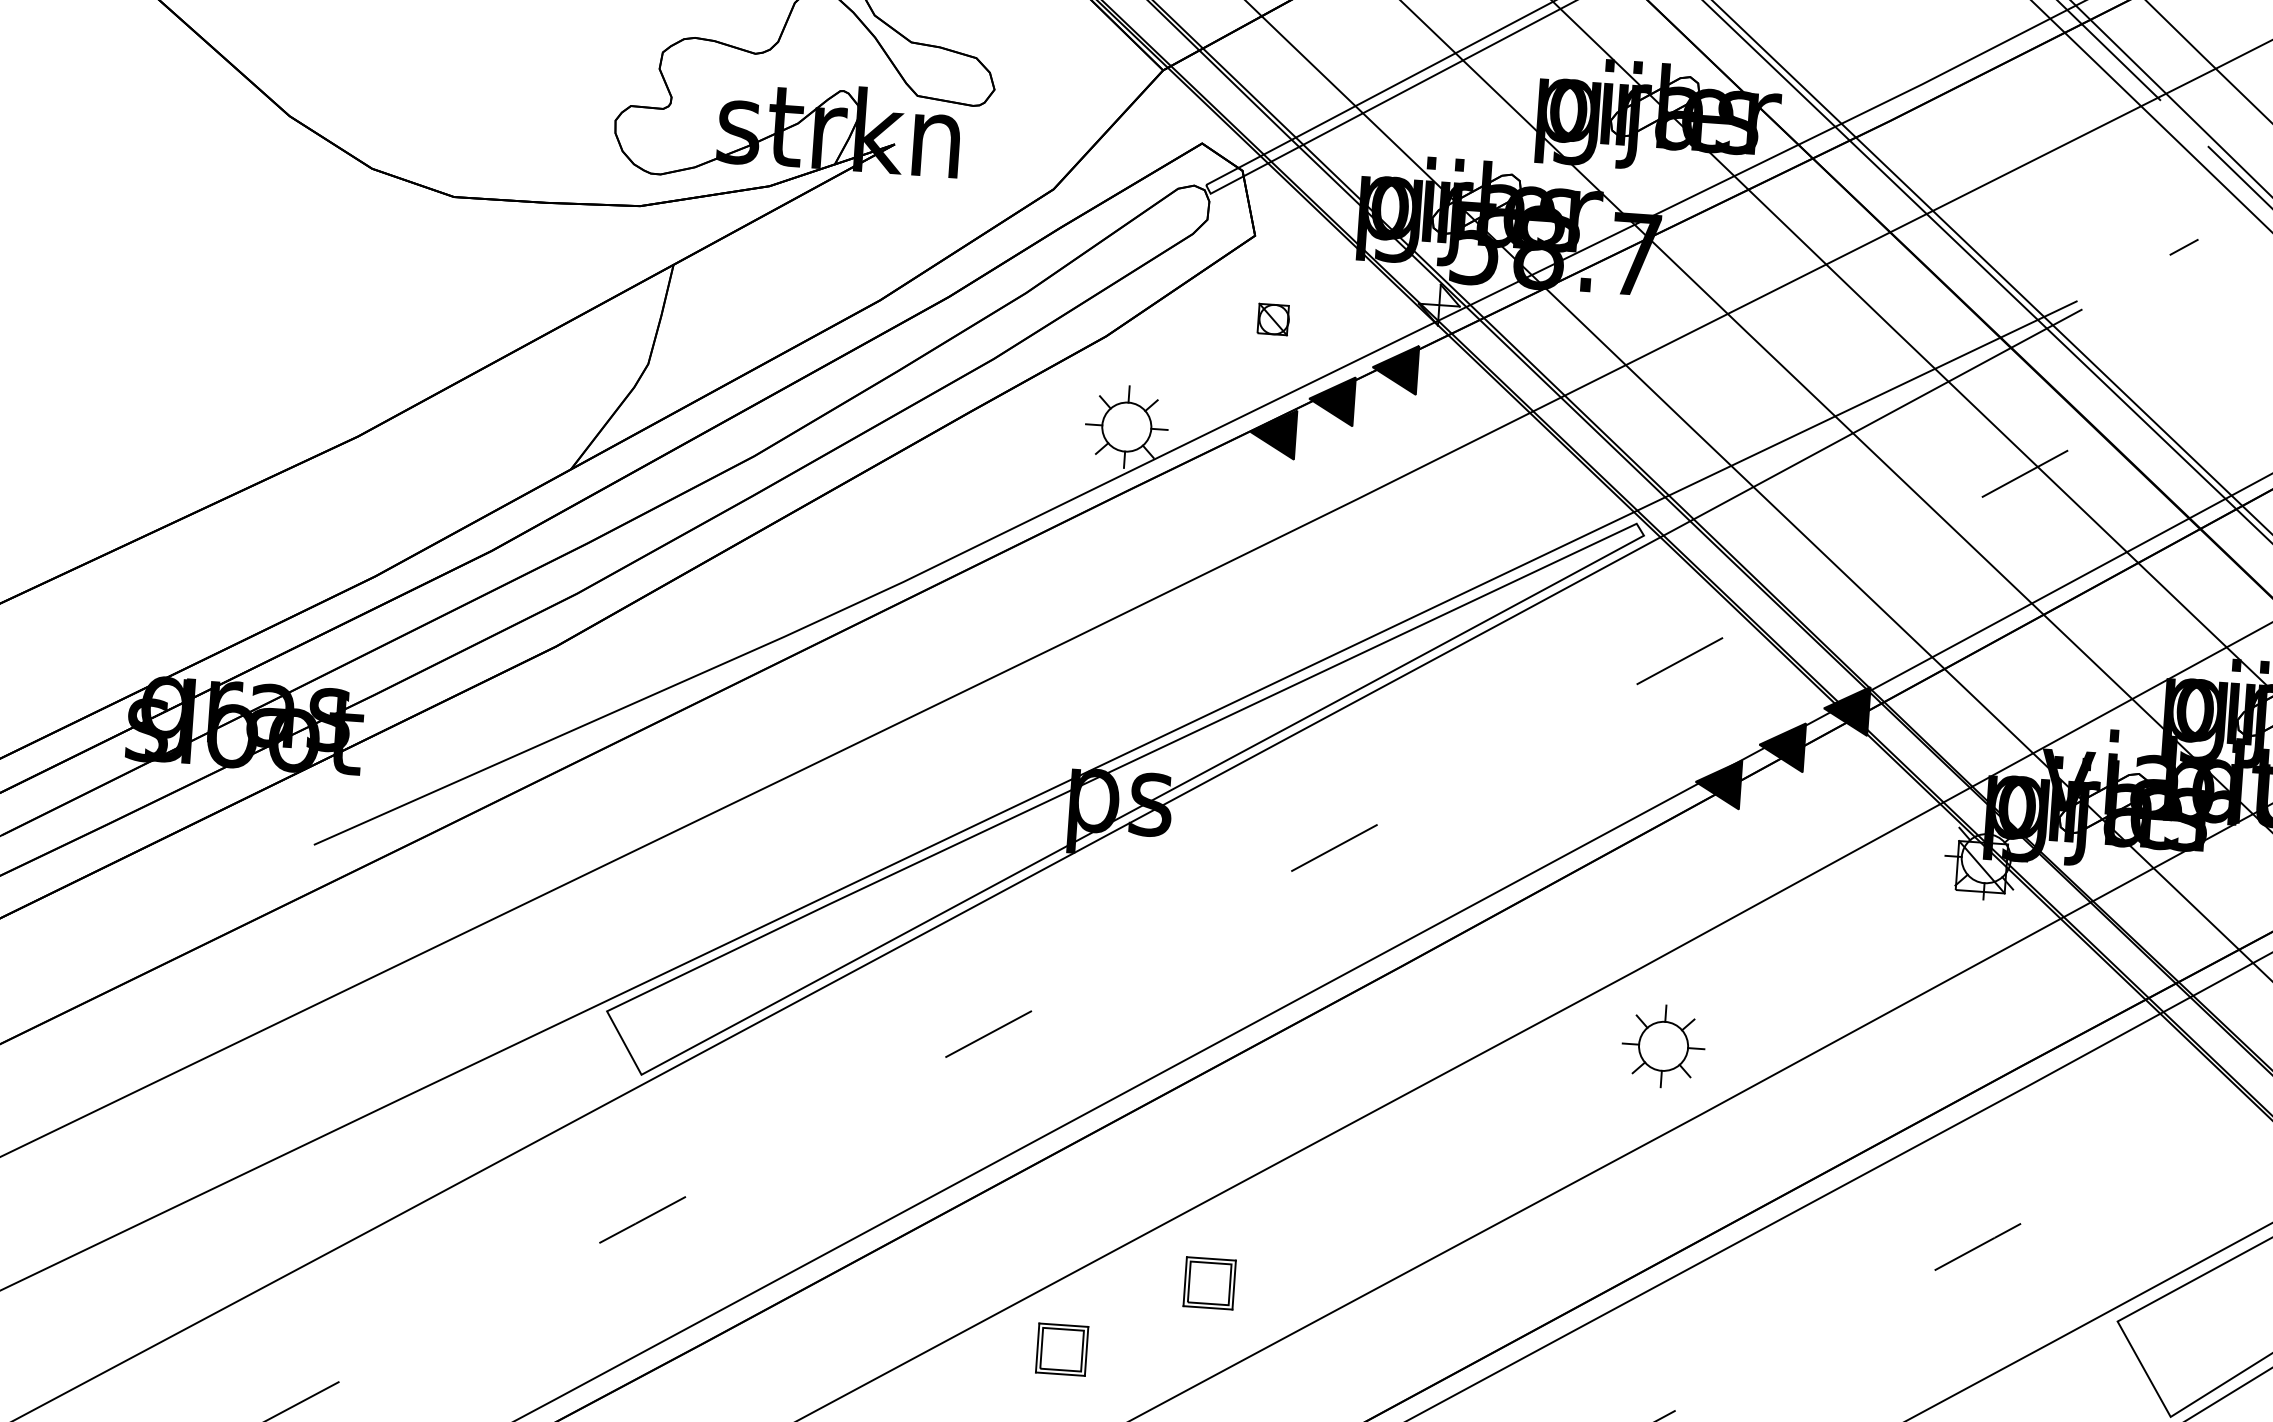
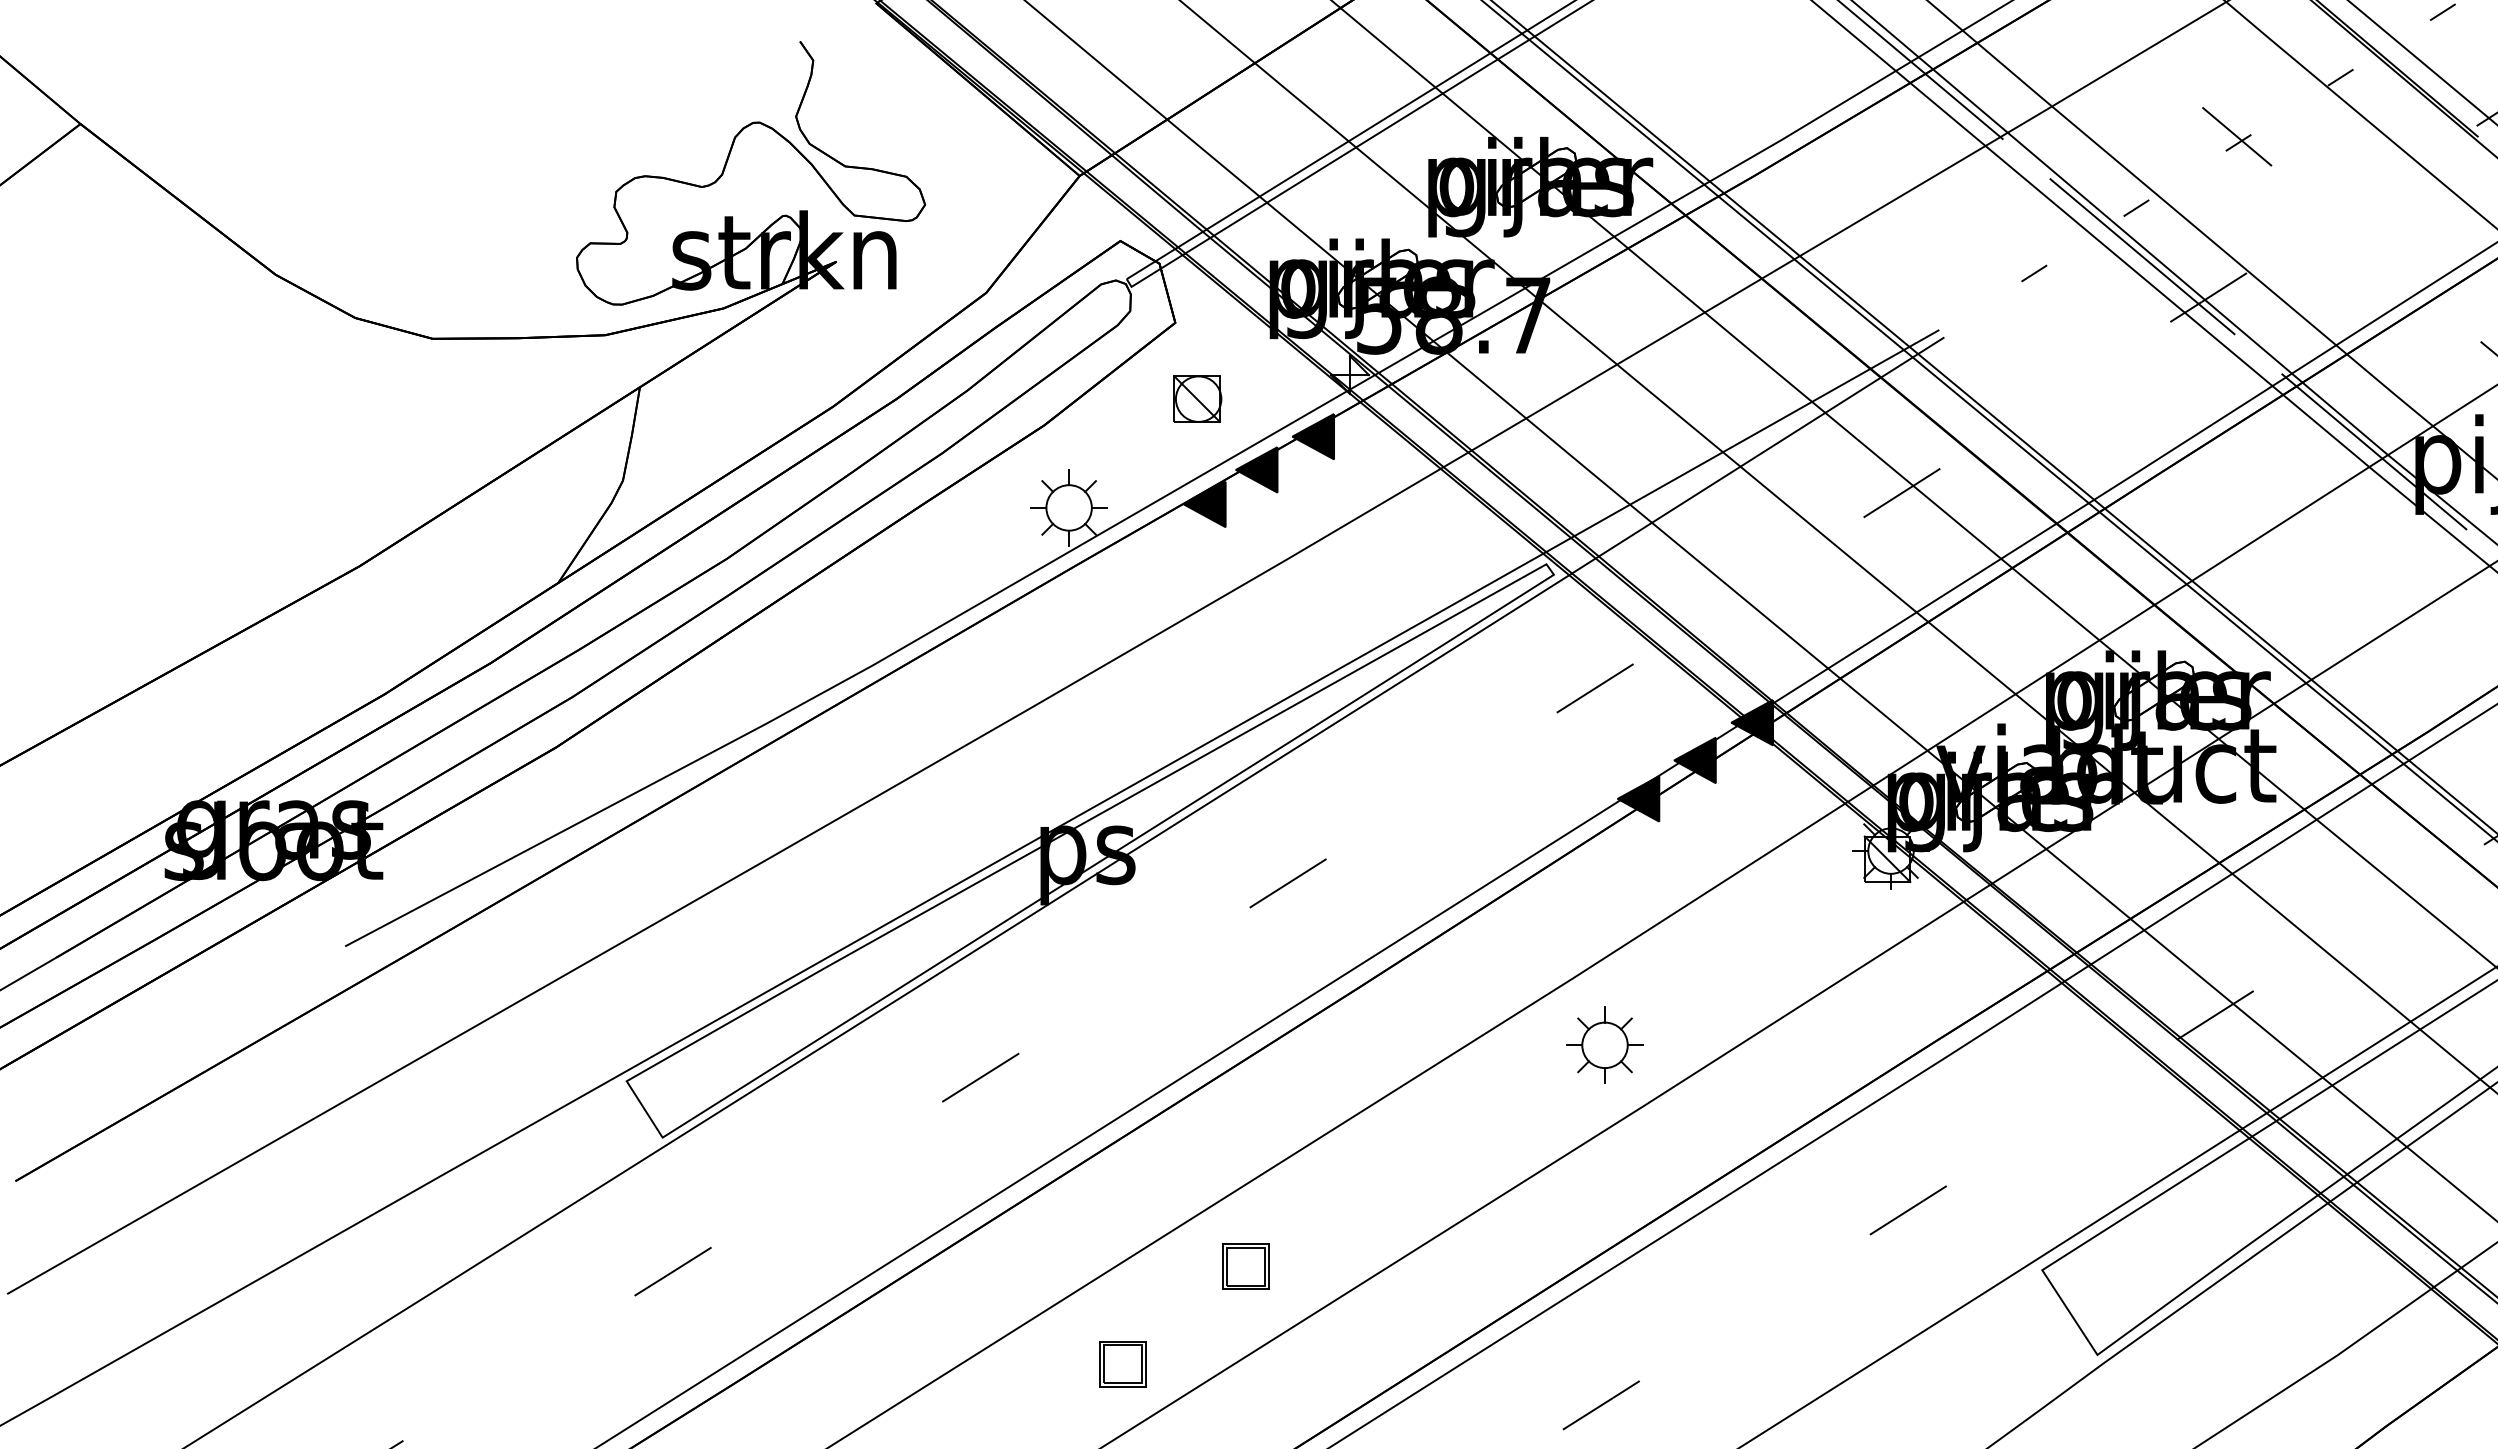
part: (1273, 318) -> (1197, 398), size x1.67
part: (1209, 1283) -> (1245, 1266), moved
part: (1061, 1349) -> (1122, 1364), moved

